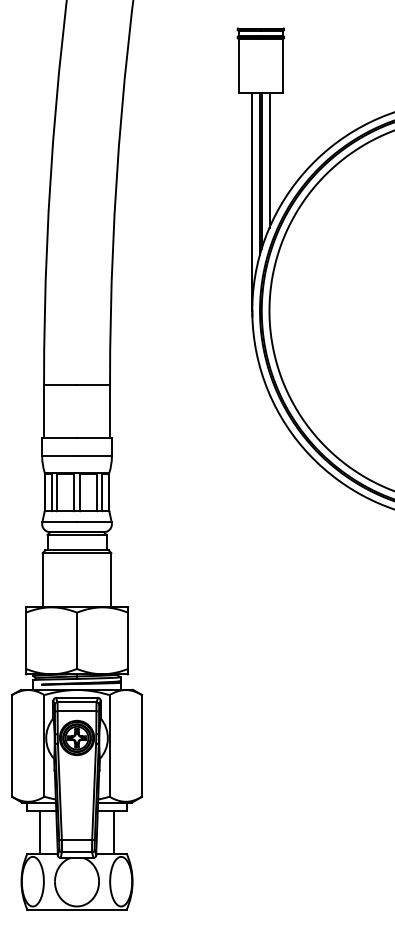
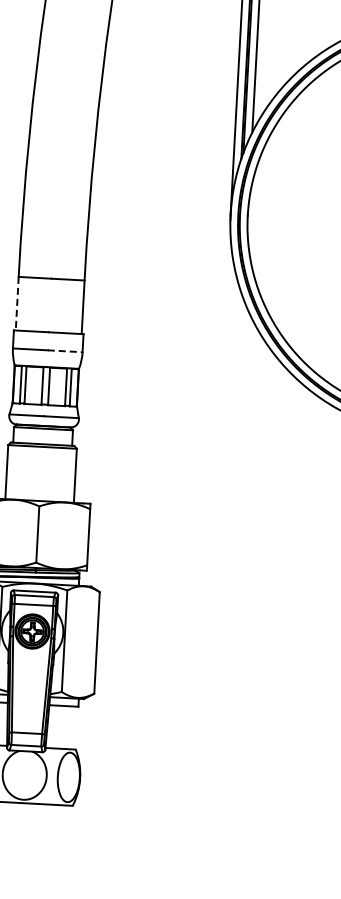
line: (44, 411) -> (17, 303), solid -> dashed
line: (94, 456) -> (65, 351), solid -> dashed
line: (114, 831) -> (64, 726), removed

